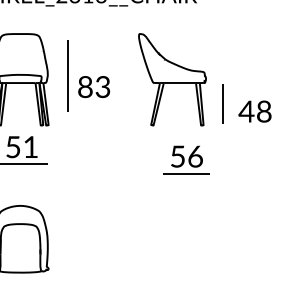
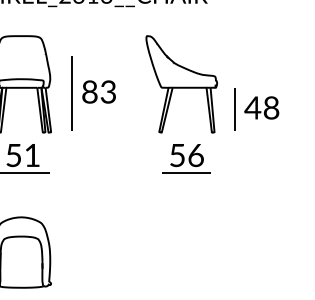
line: (67, 76) -> (71, 93), moved
text: (254, 111) -> (261, 107), moved
part: (186, 159) -> (186, 158), moved

